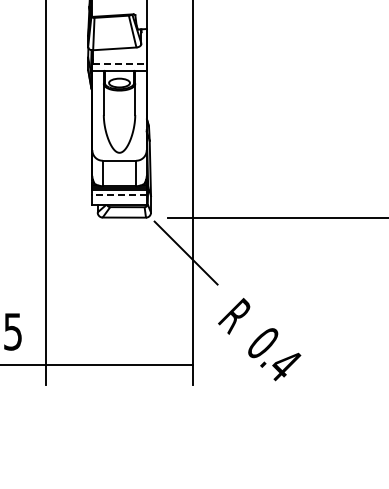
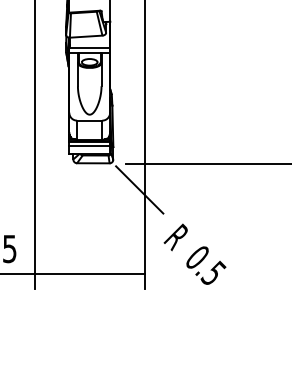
line: (119, 64) -> (89, 48), dashed -> solid
line: (118, 194) -> (88, 145), dashed -> solid
text: (284, 364) -> (213, 273), 0.4 -> 0.5

